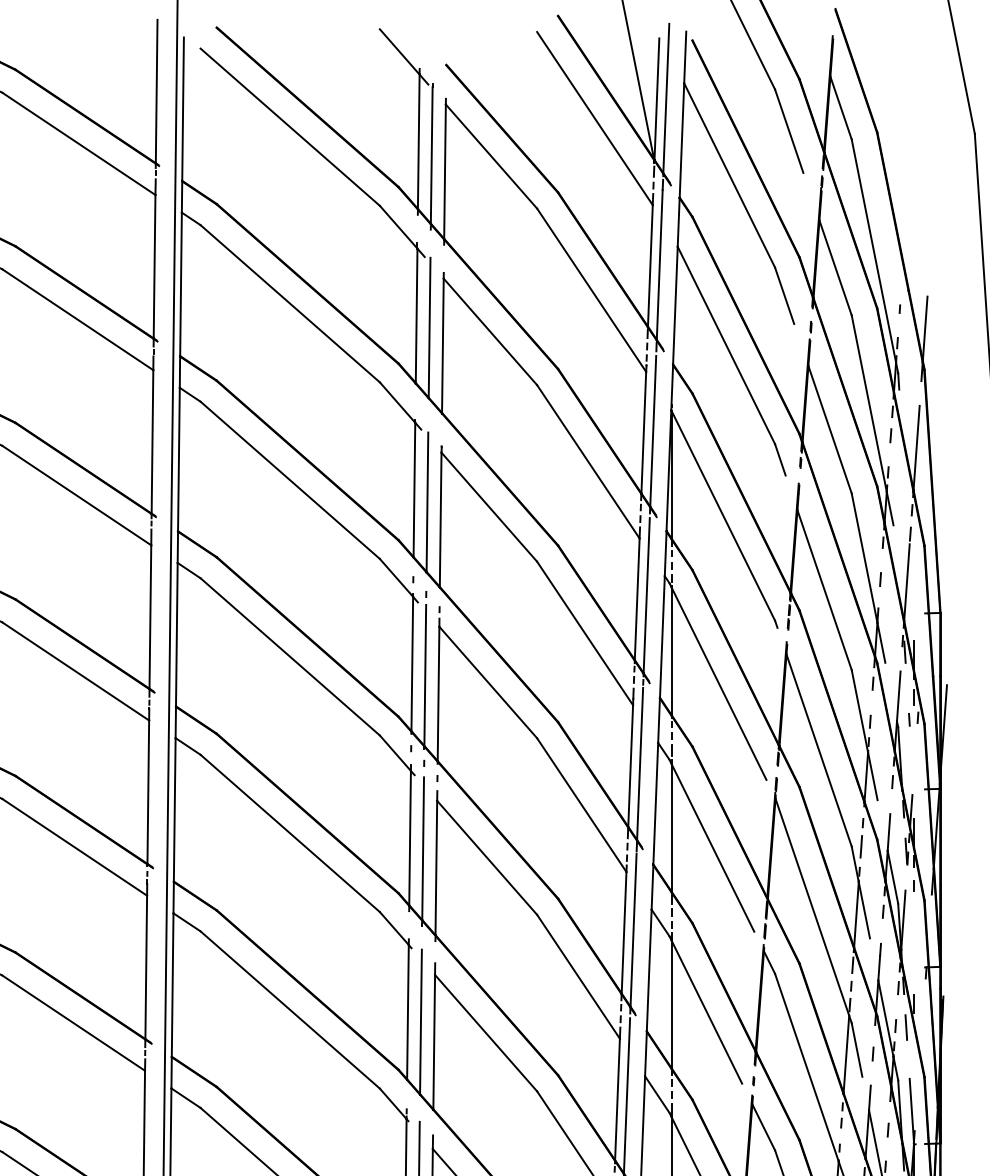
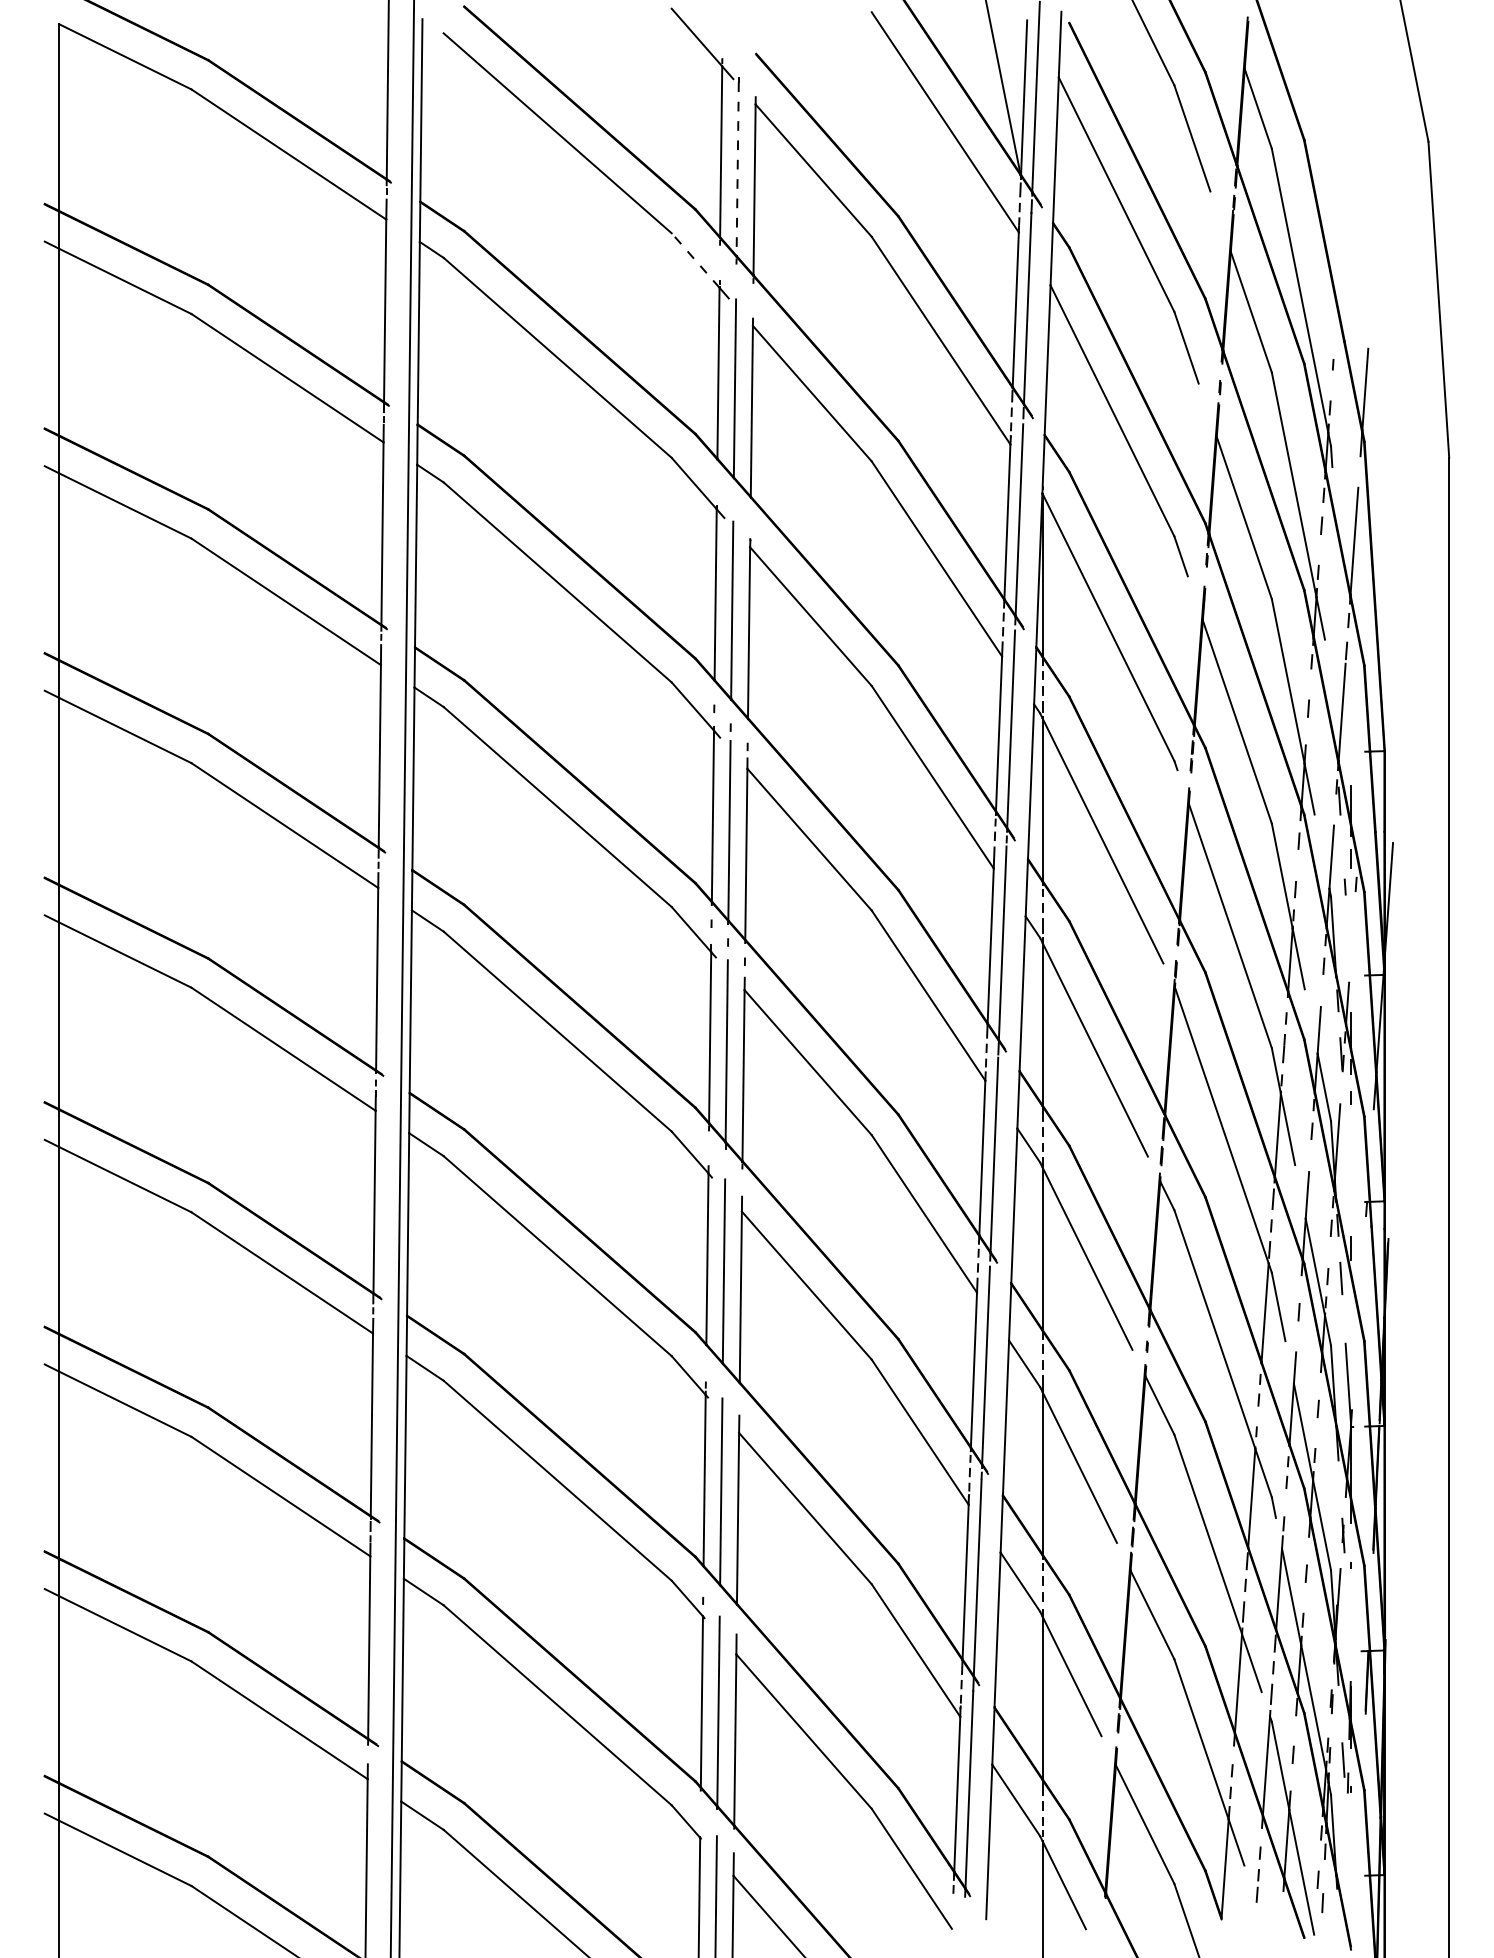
line: (431, 155) -> (737, 169), solid -> dashed
line: (398, 227) -> (695, 260), solid -> dashed

